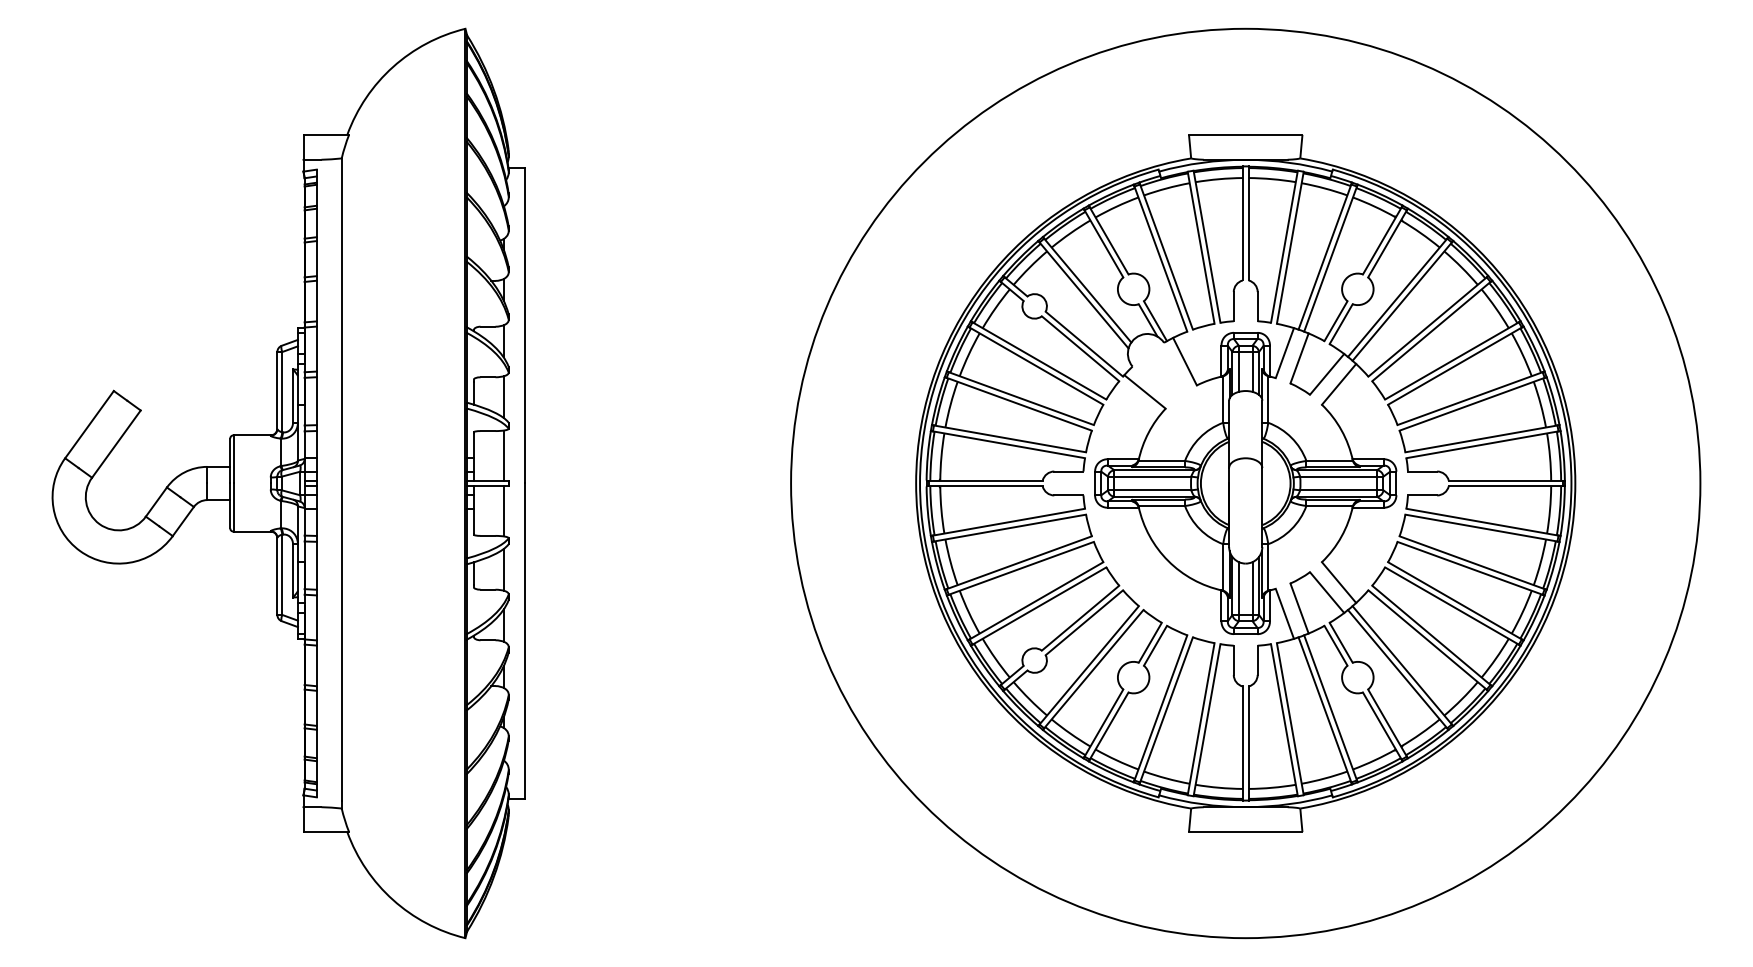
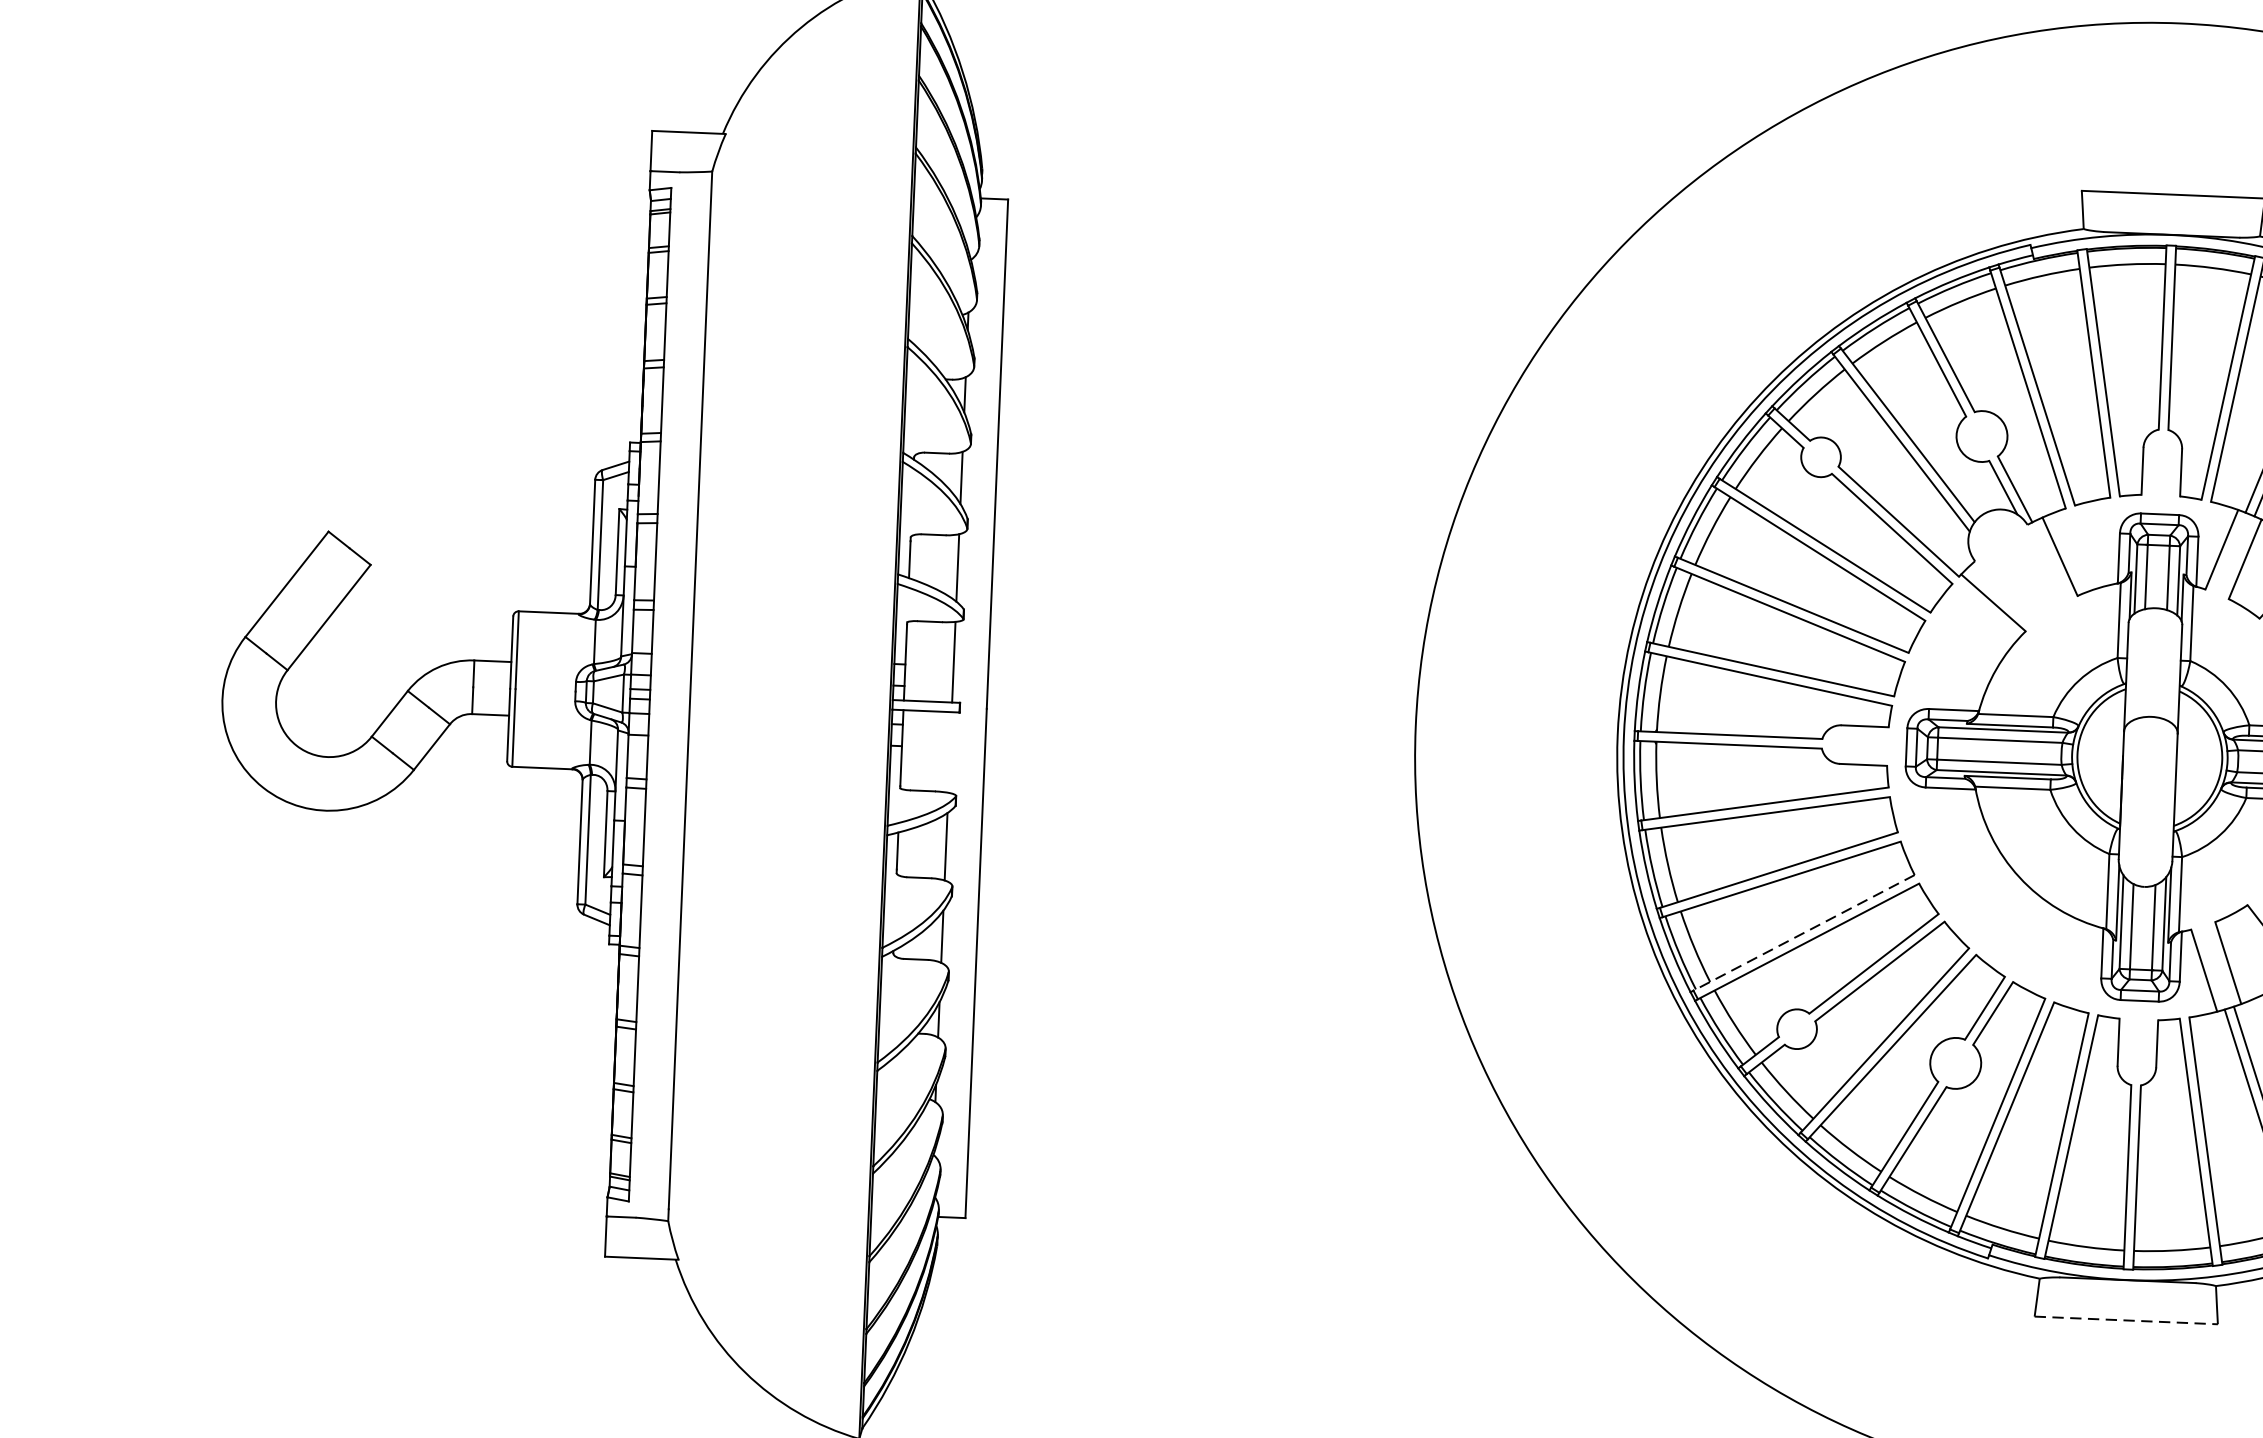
line: (503, 511) -> (949, 752), removed
line: (1036, 601) -> (1804, 933), solid -> dashed
line: (1245, 832) -> (2125, 1321), solid -> dashed

